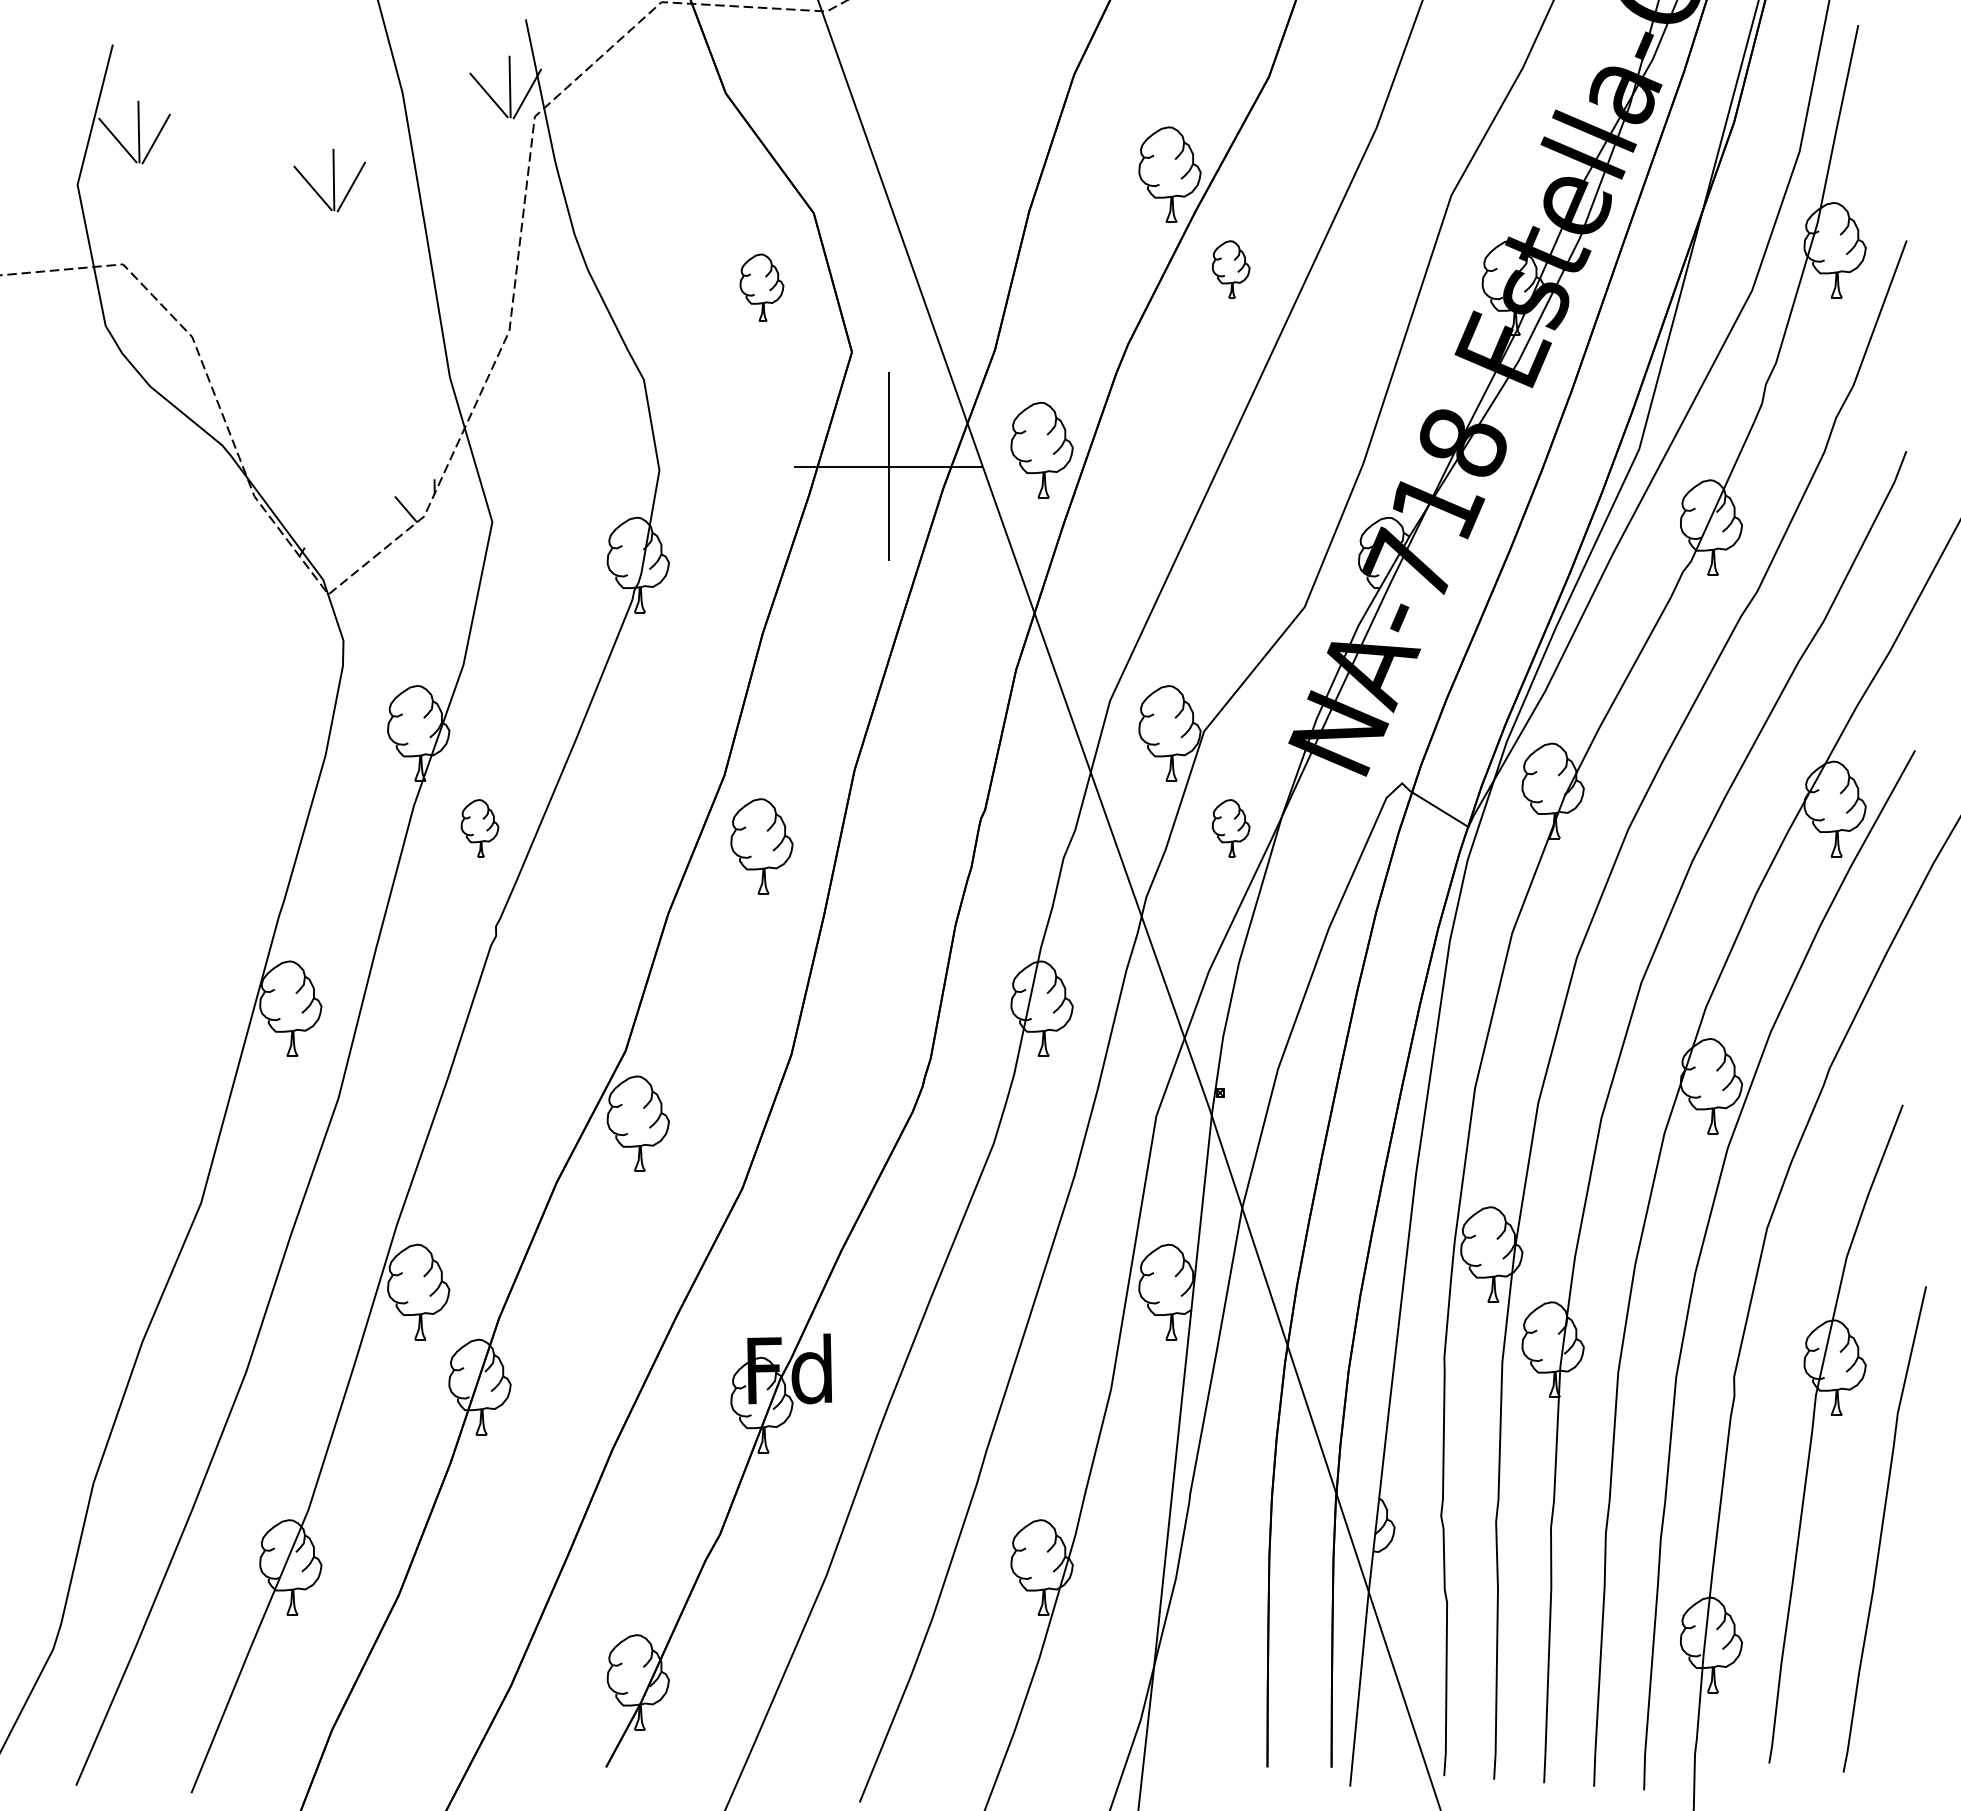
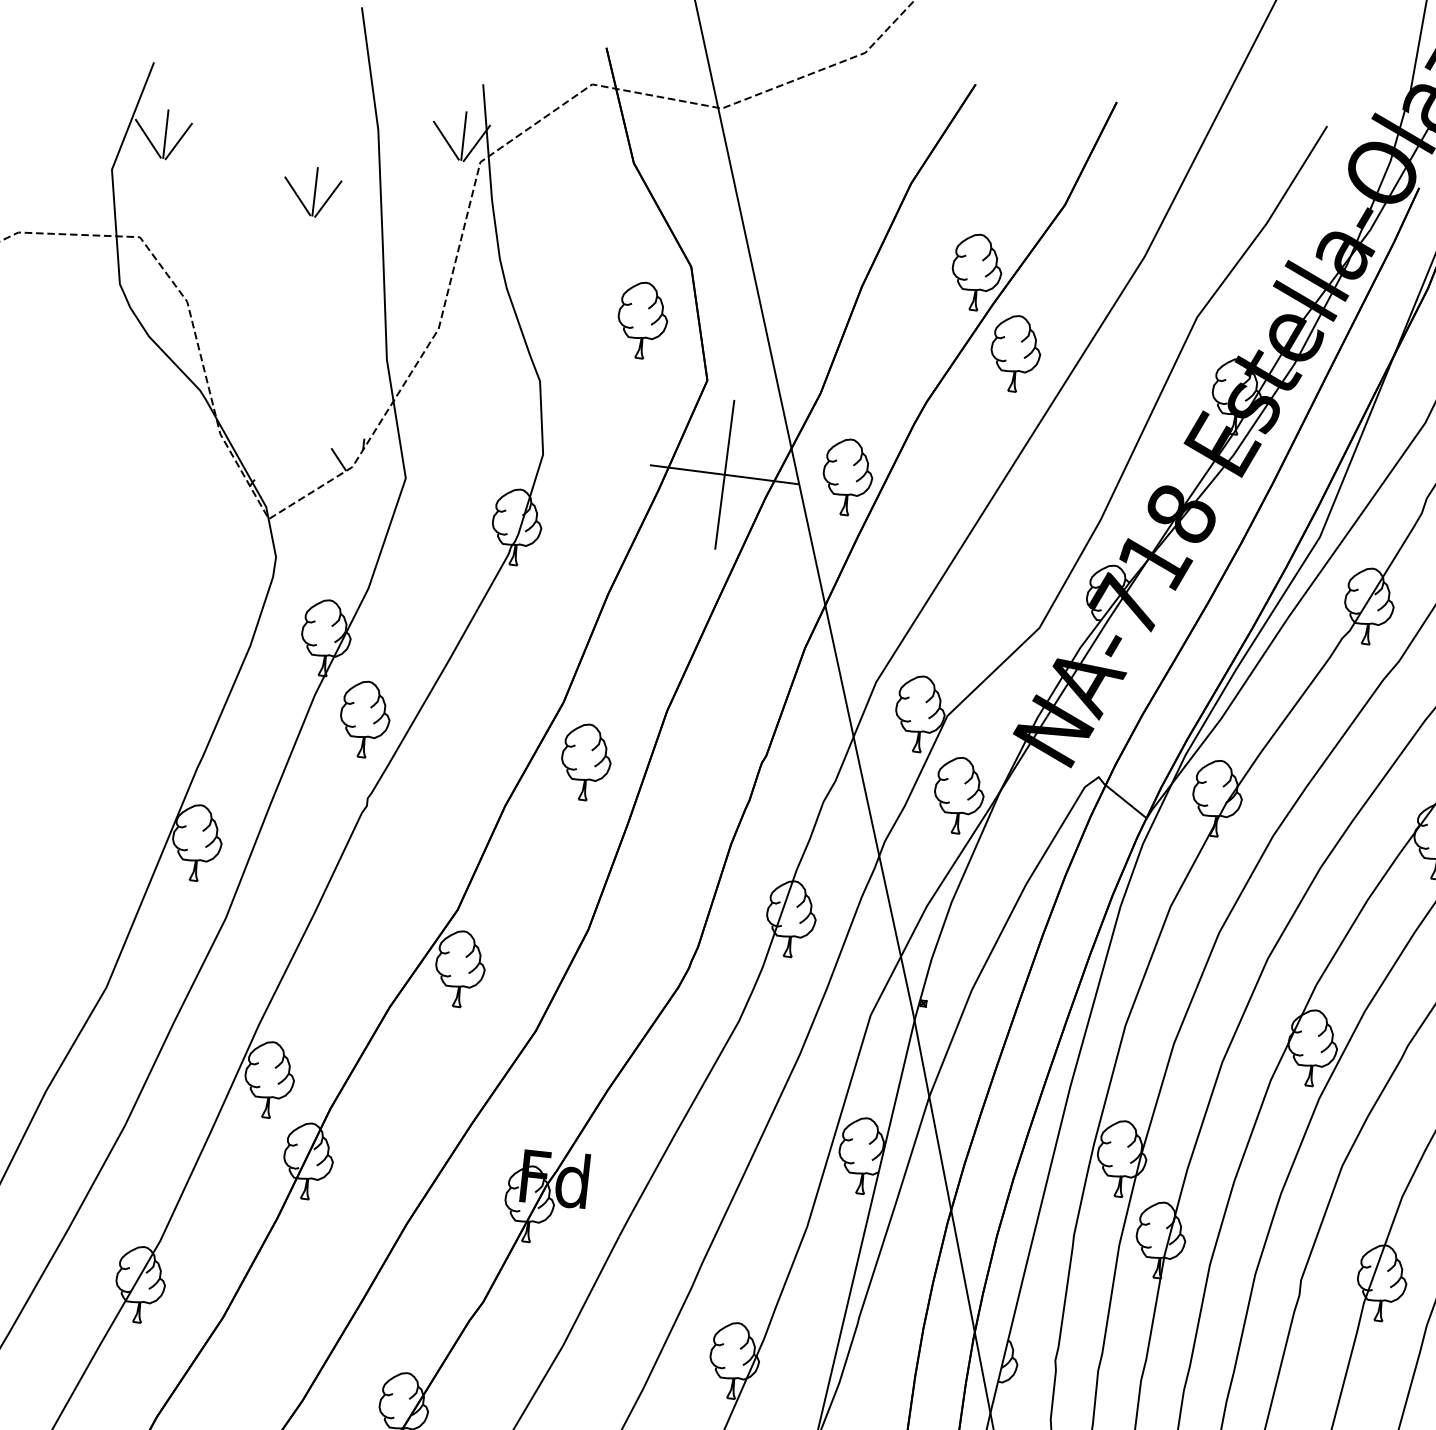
part: (1230, 269) -> (1015, 353), size x1.67
part: (761, 287) -> (642, 320), size x1.43
part: (479, 828) -> (364, 719), size x1.67
part: (1230, 828) -> (958, 795), size x1.67

